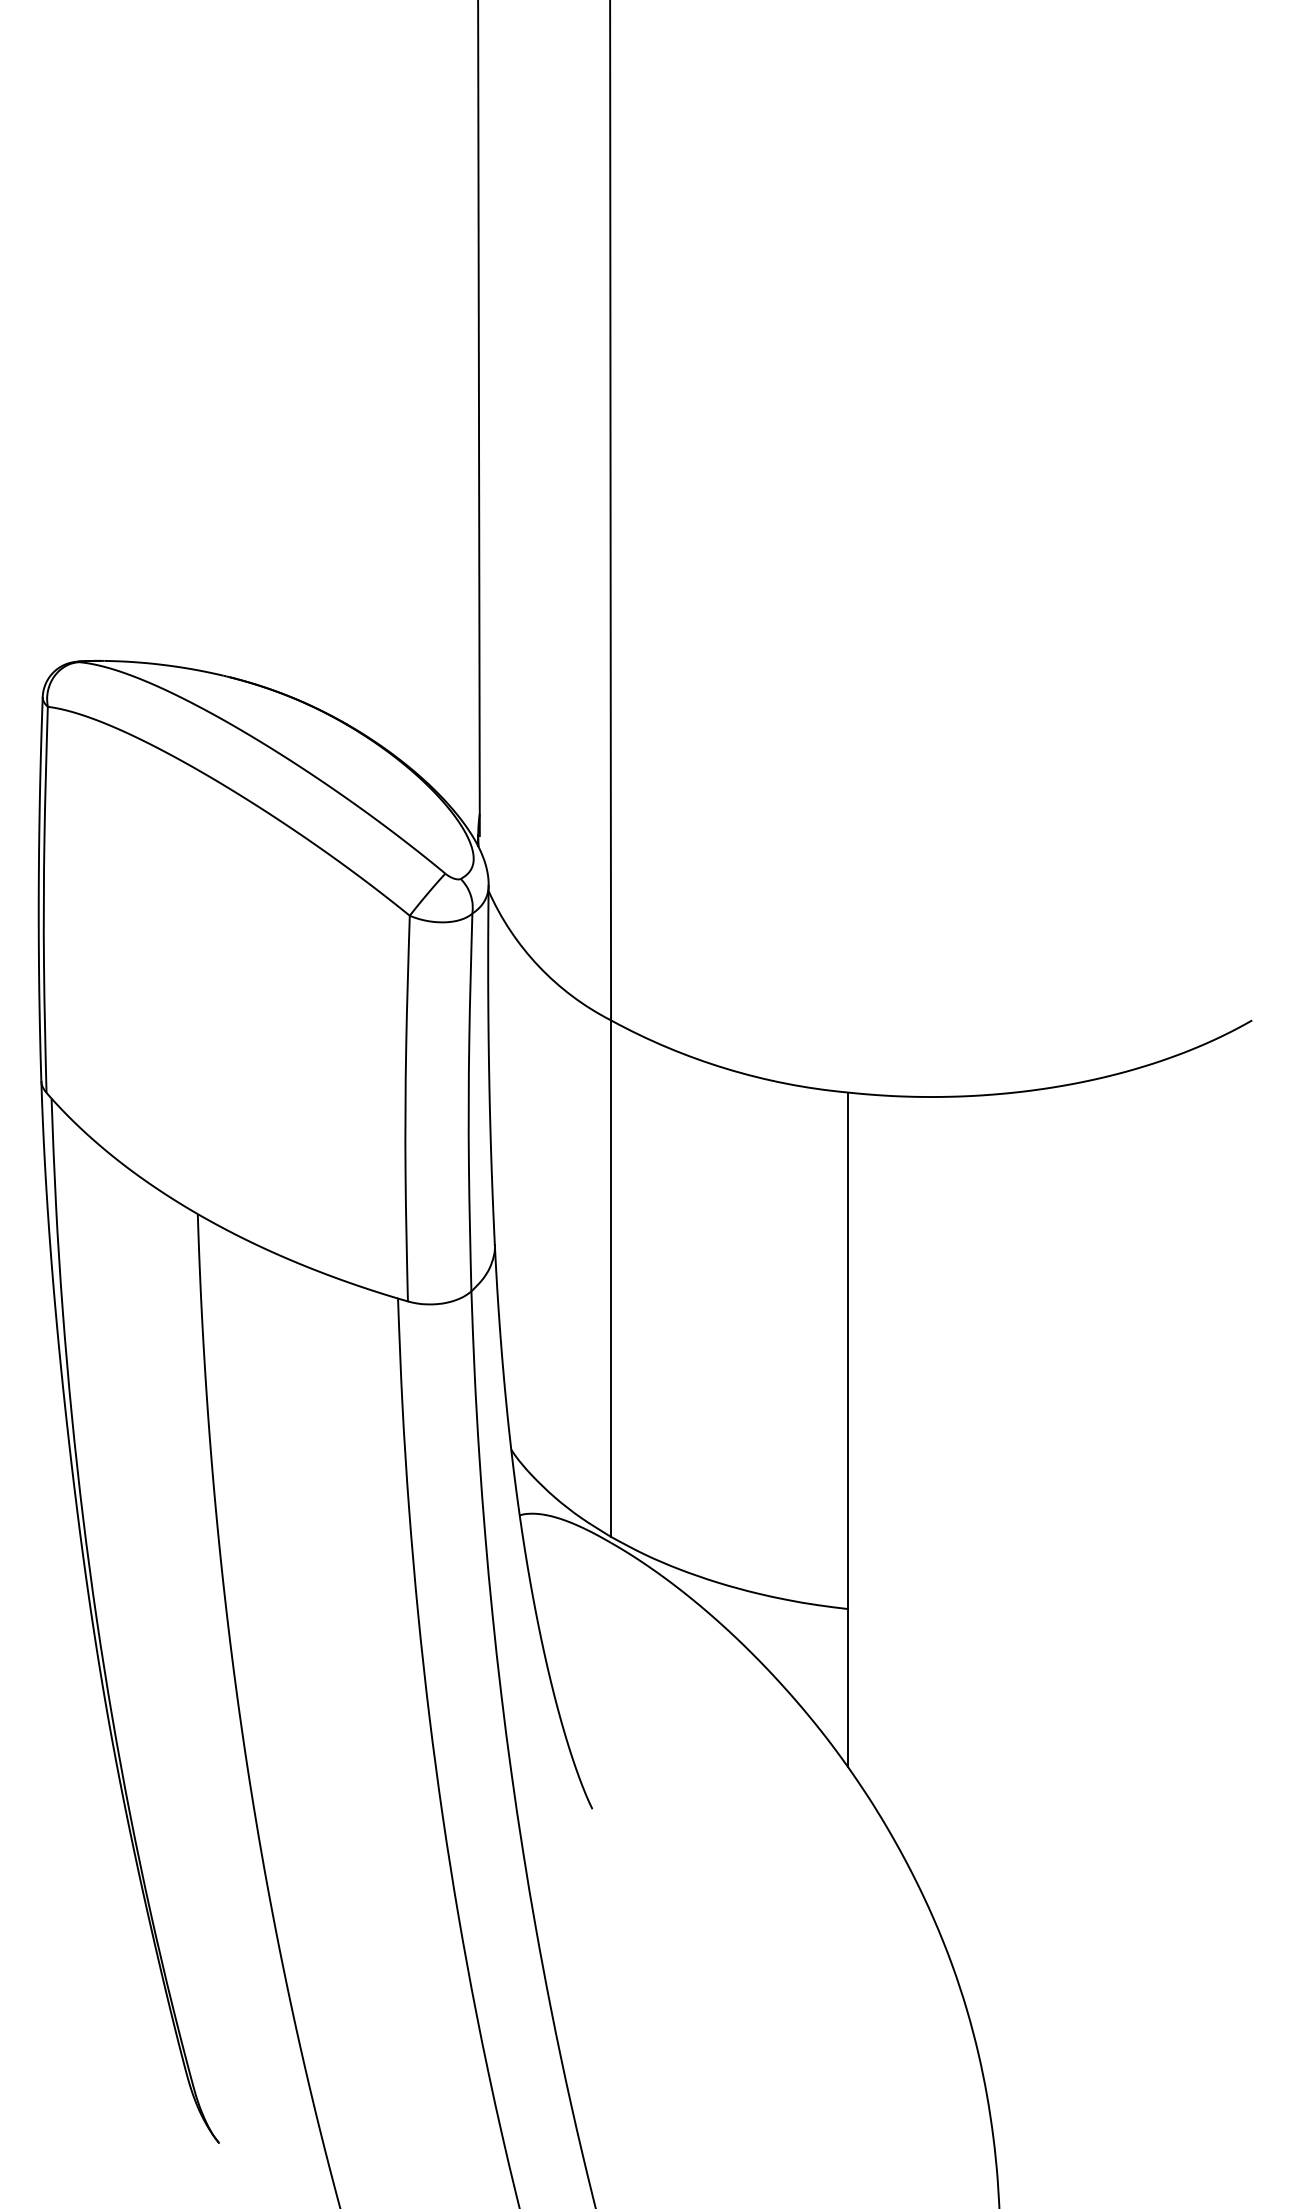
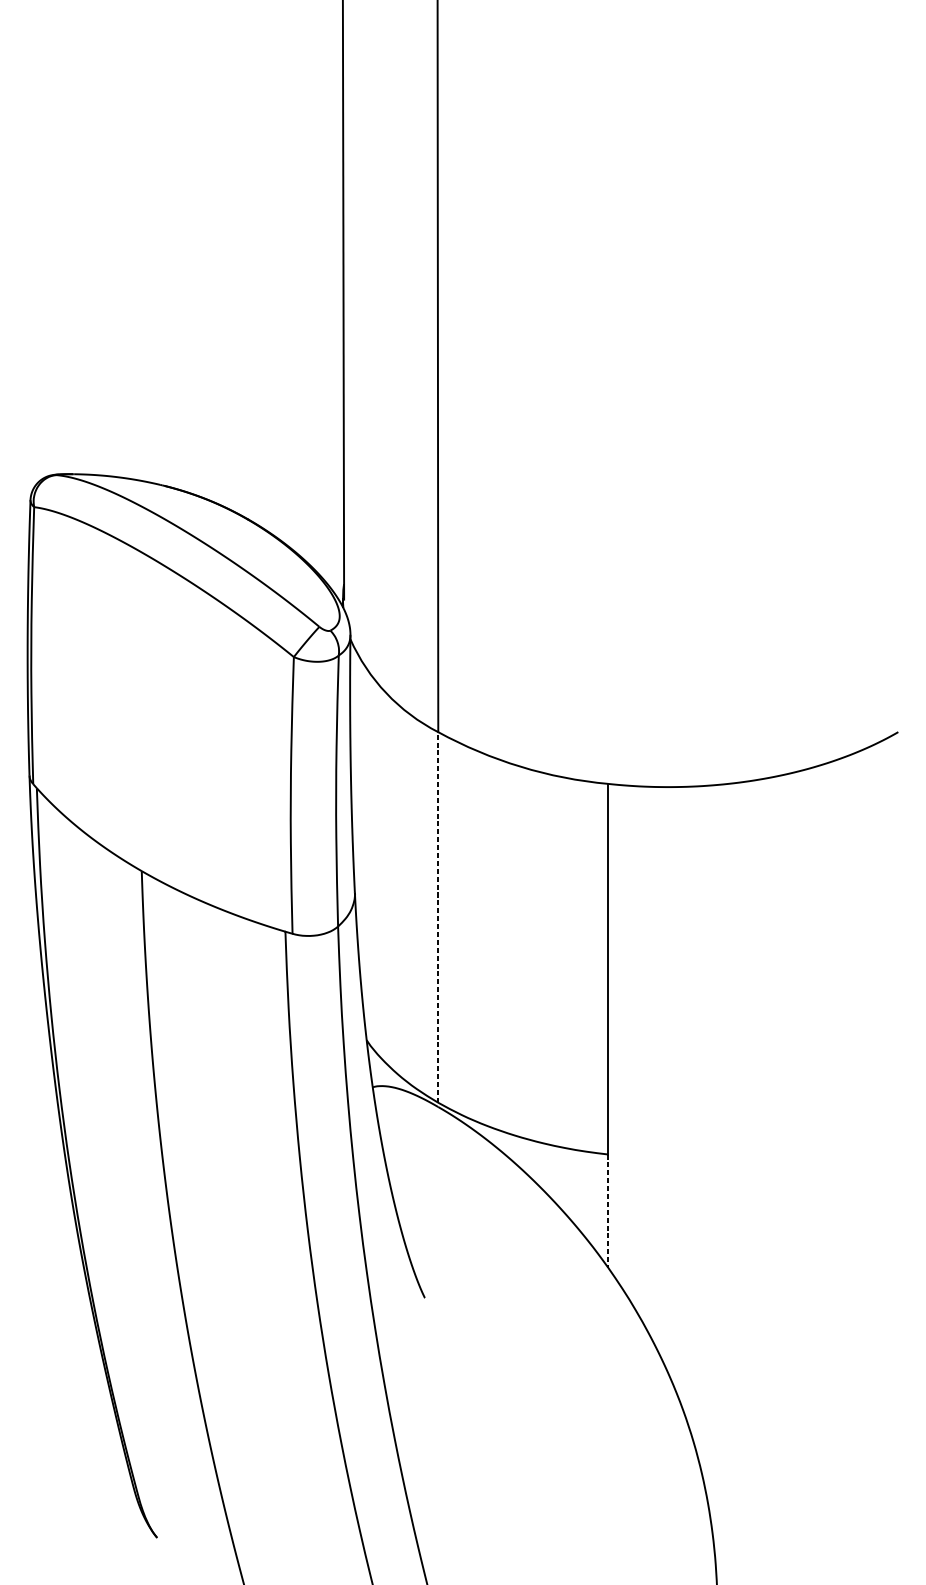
line: (611, 1278) -> (438, 917), solid -> dashed
line: (847, 1687) -> (607, 1210), solid -> dashed

